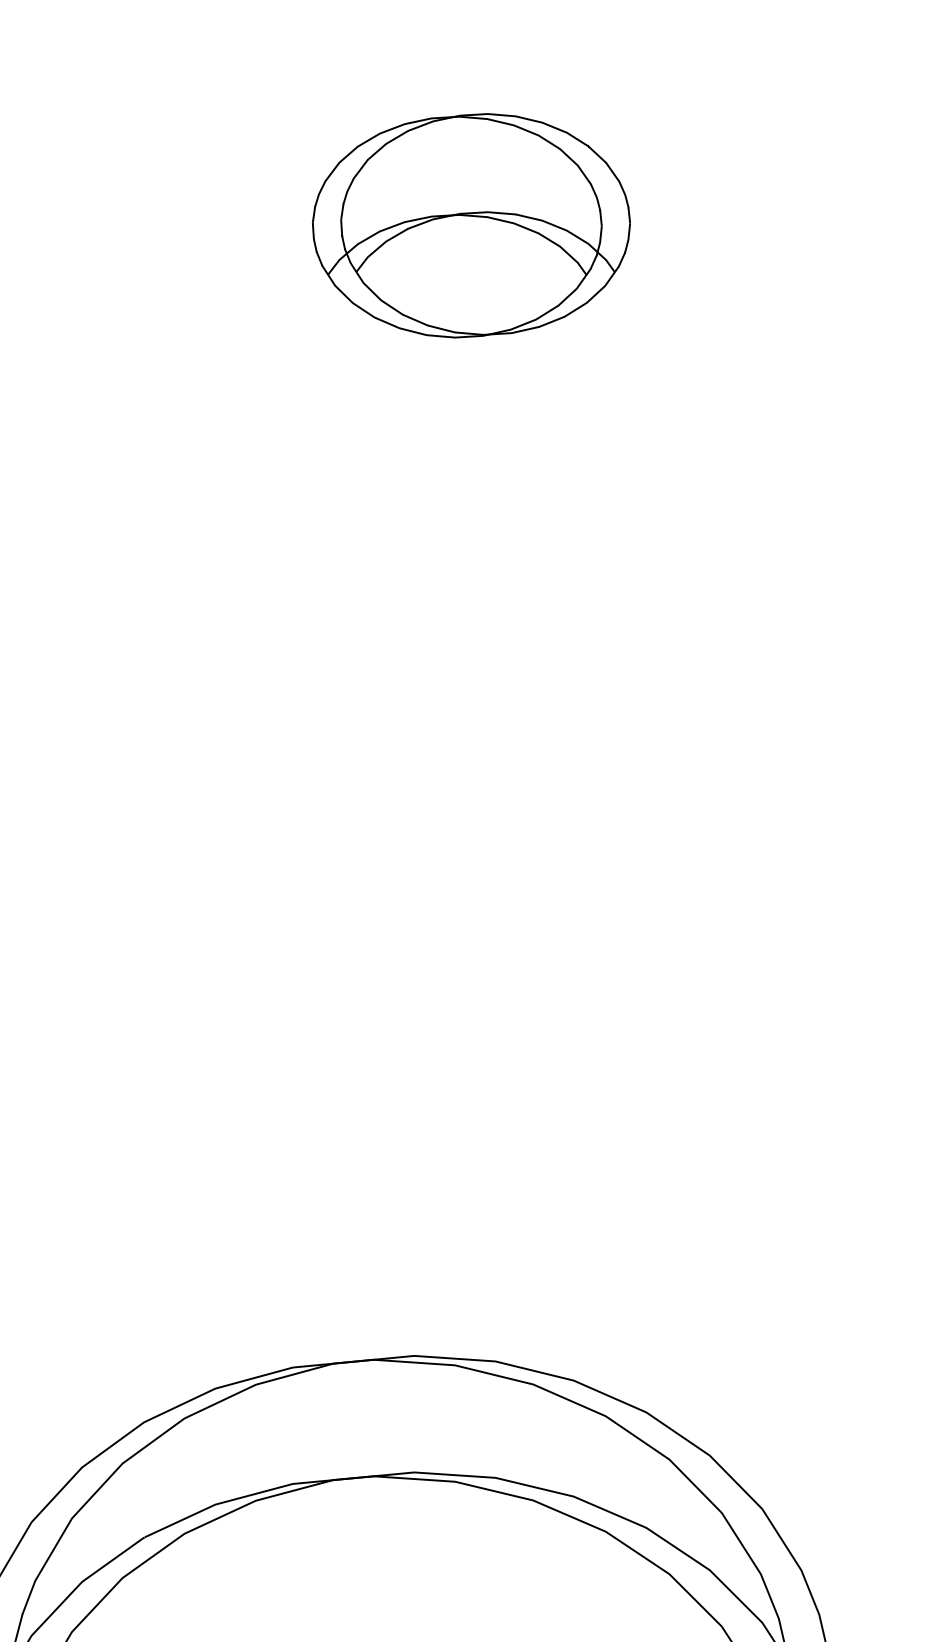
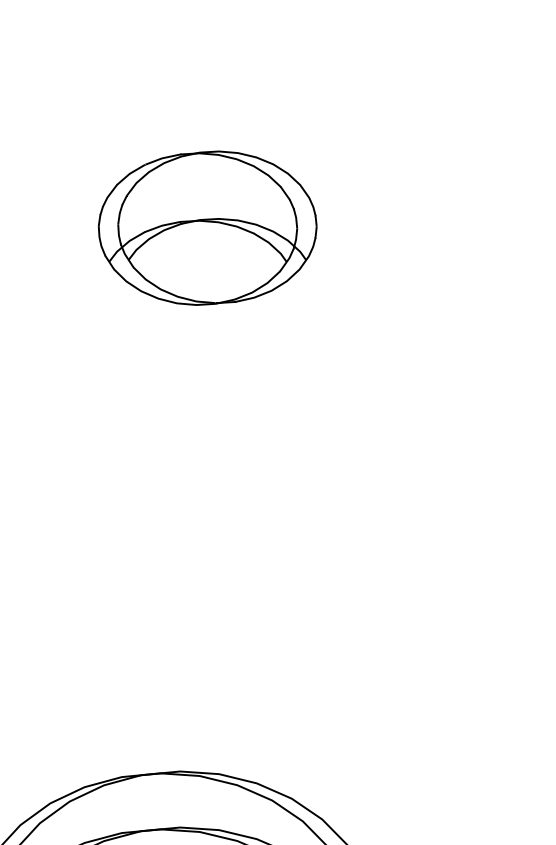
part: (471, 224) -> (207, 227), size x1.43

